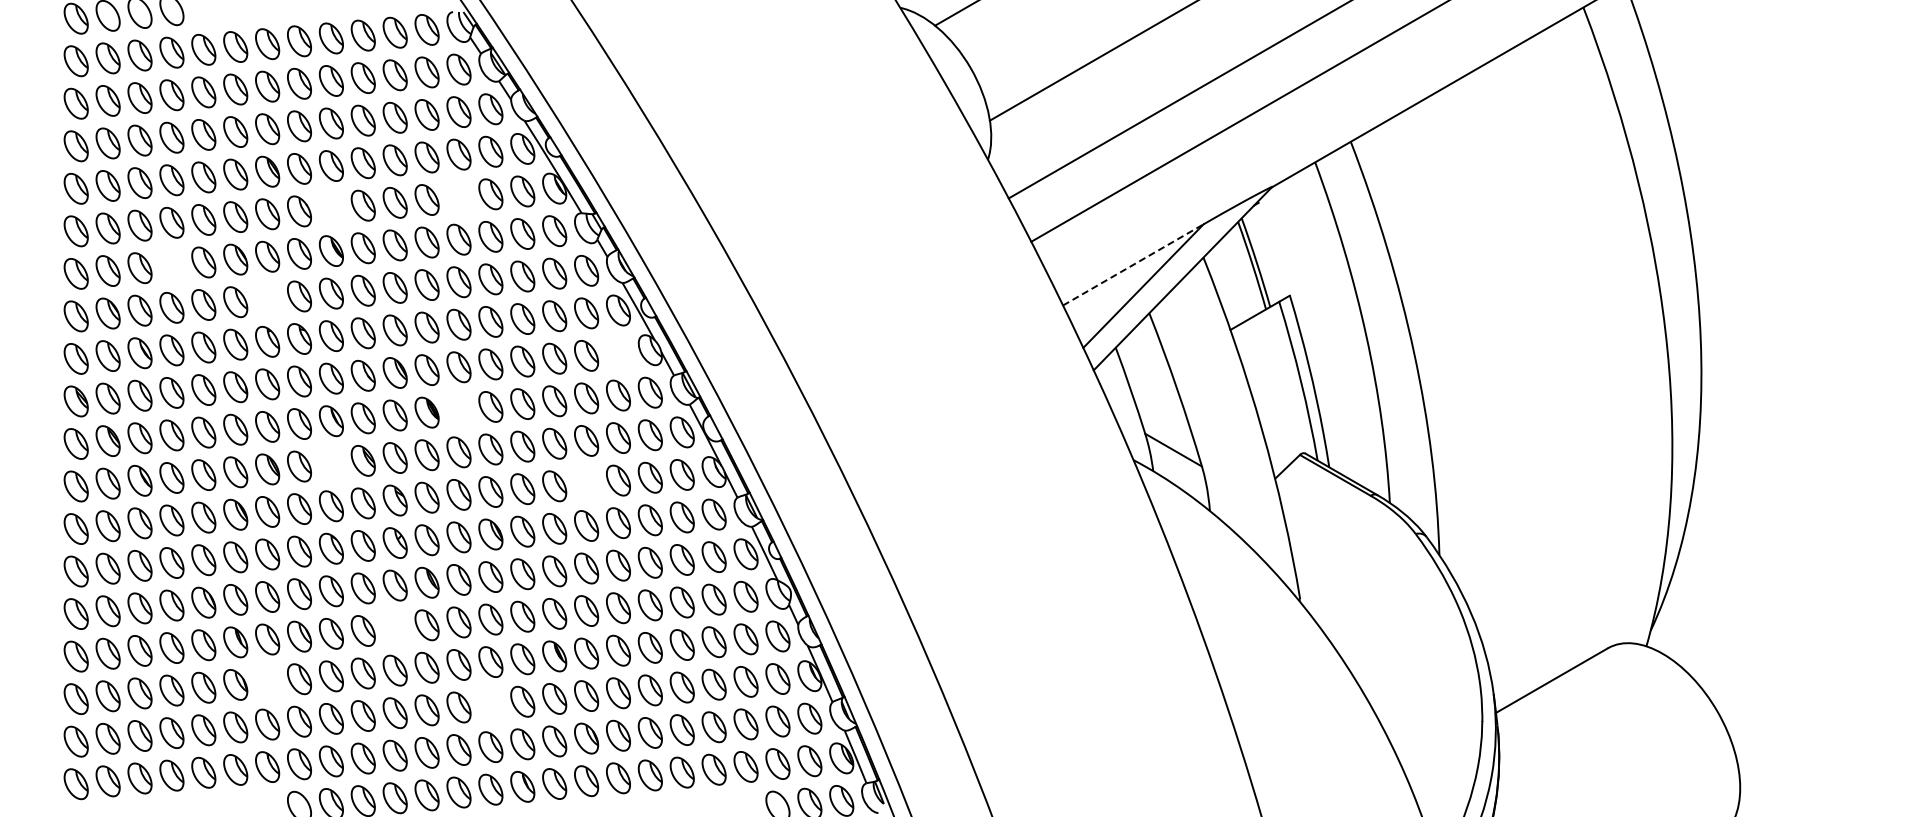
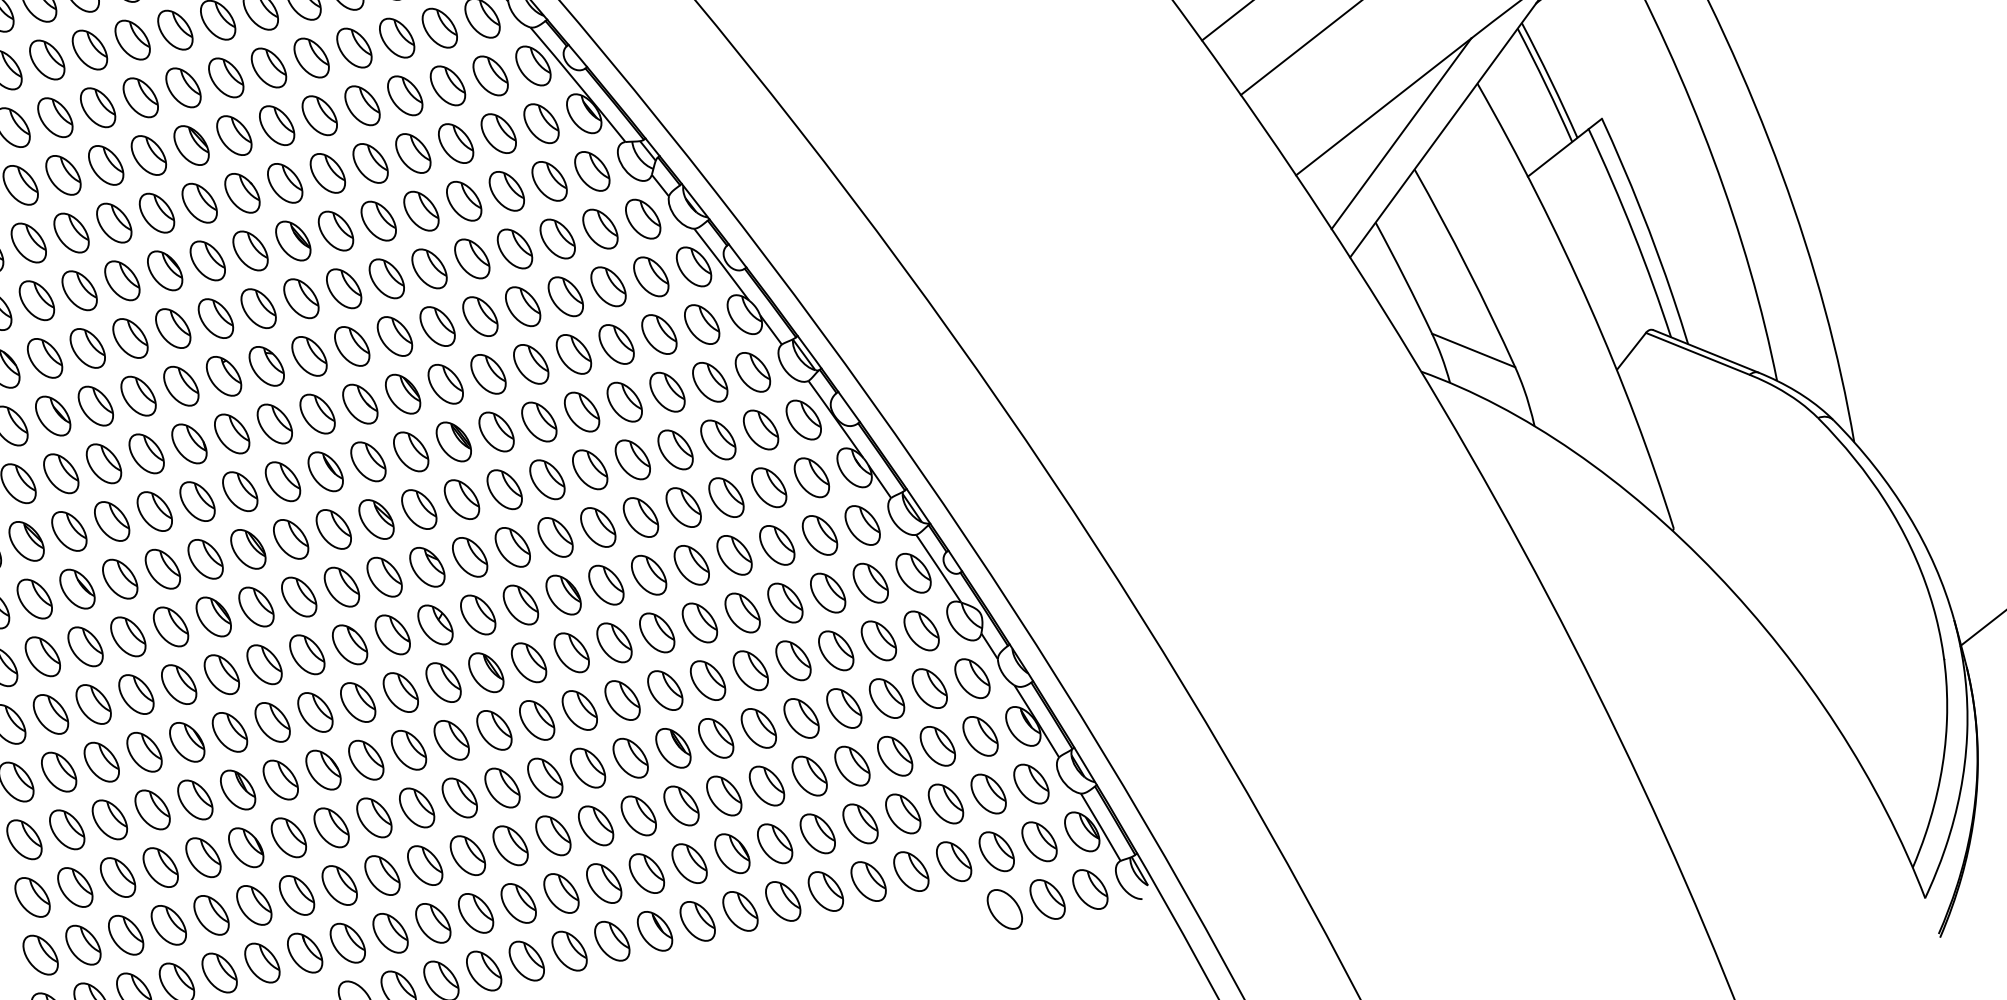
part: (458, 197) -> (455, 144), added
part: (330, 208) -> (283, 183), added
line: (1133, 264) -> (1383, 106), dashed -> solid
part: (171, 265) -> (79, 291), added
part: (267, 299) -> (215, 318), added
part: (618, 352) -> (702, 323), added
part: (458, 409) -> (495, 431), added
part: (330, 463) -> (332, 529), added
part: (586, 483) -> (683, 507), added
part: (394, 628) -> (450, 740), added
part: (267, 681) -> (288, 837), added
part: (490, 704) -> (595, 825), added

